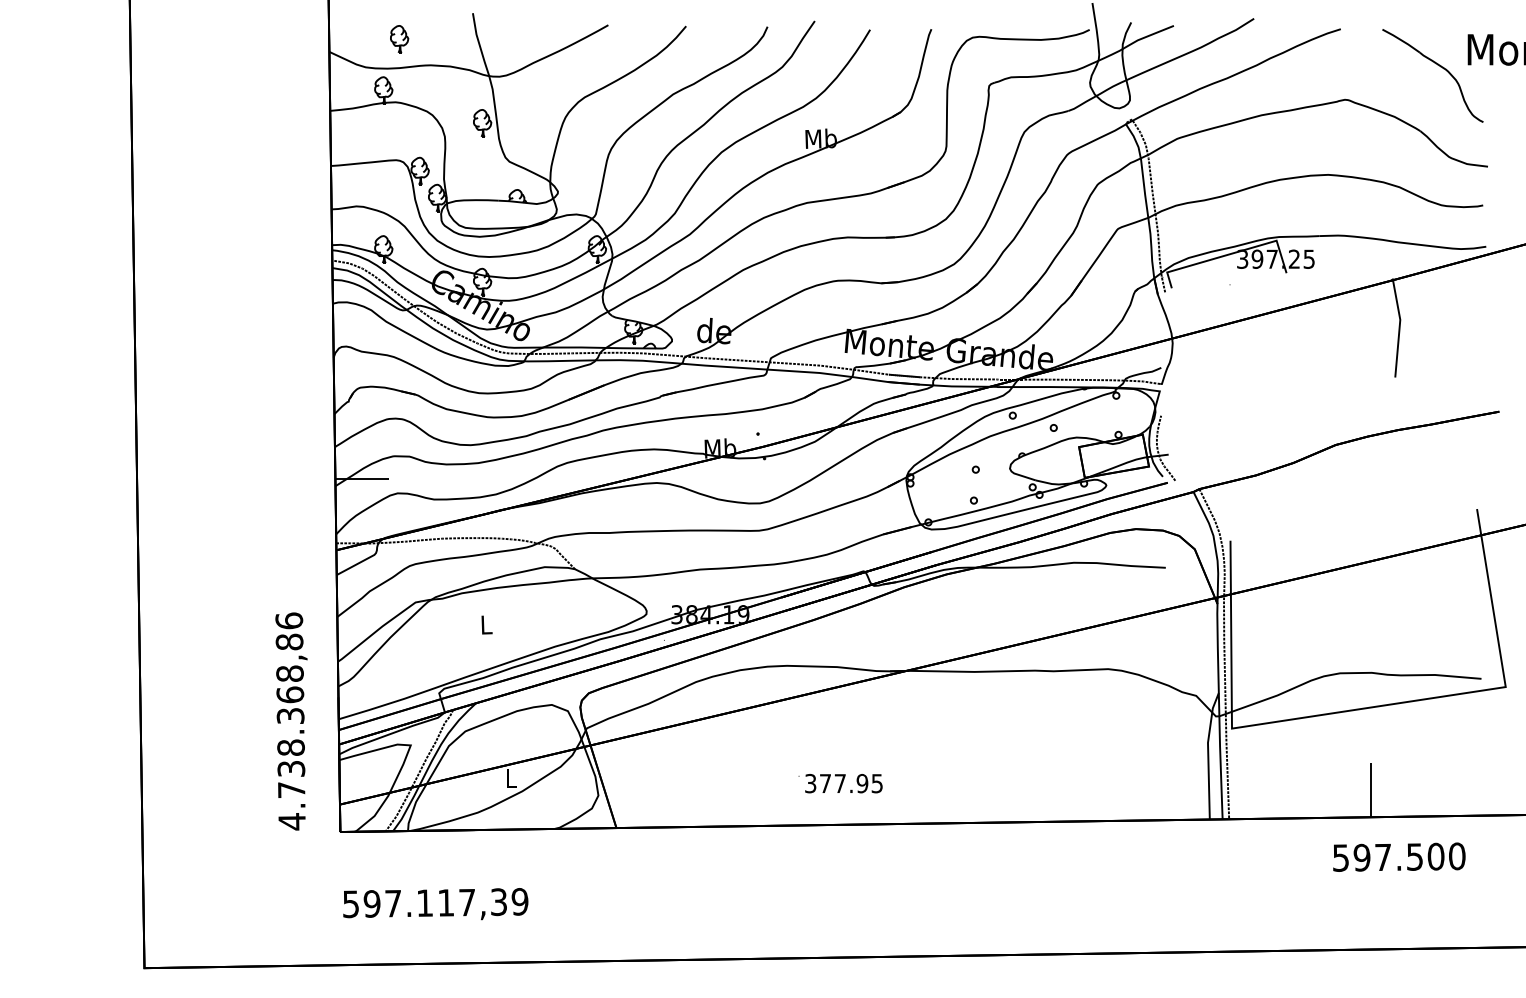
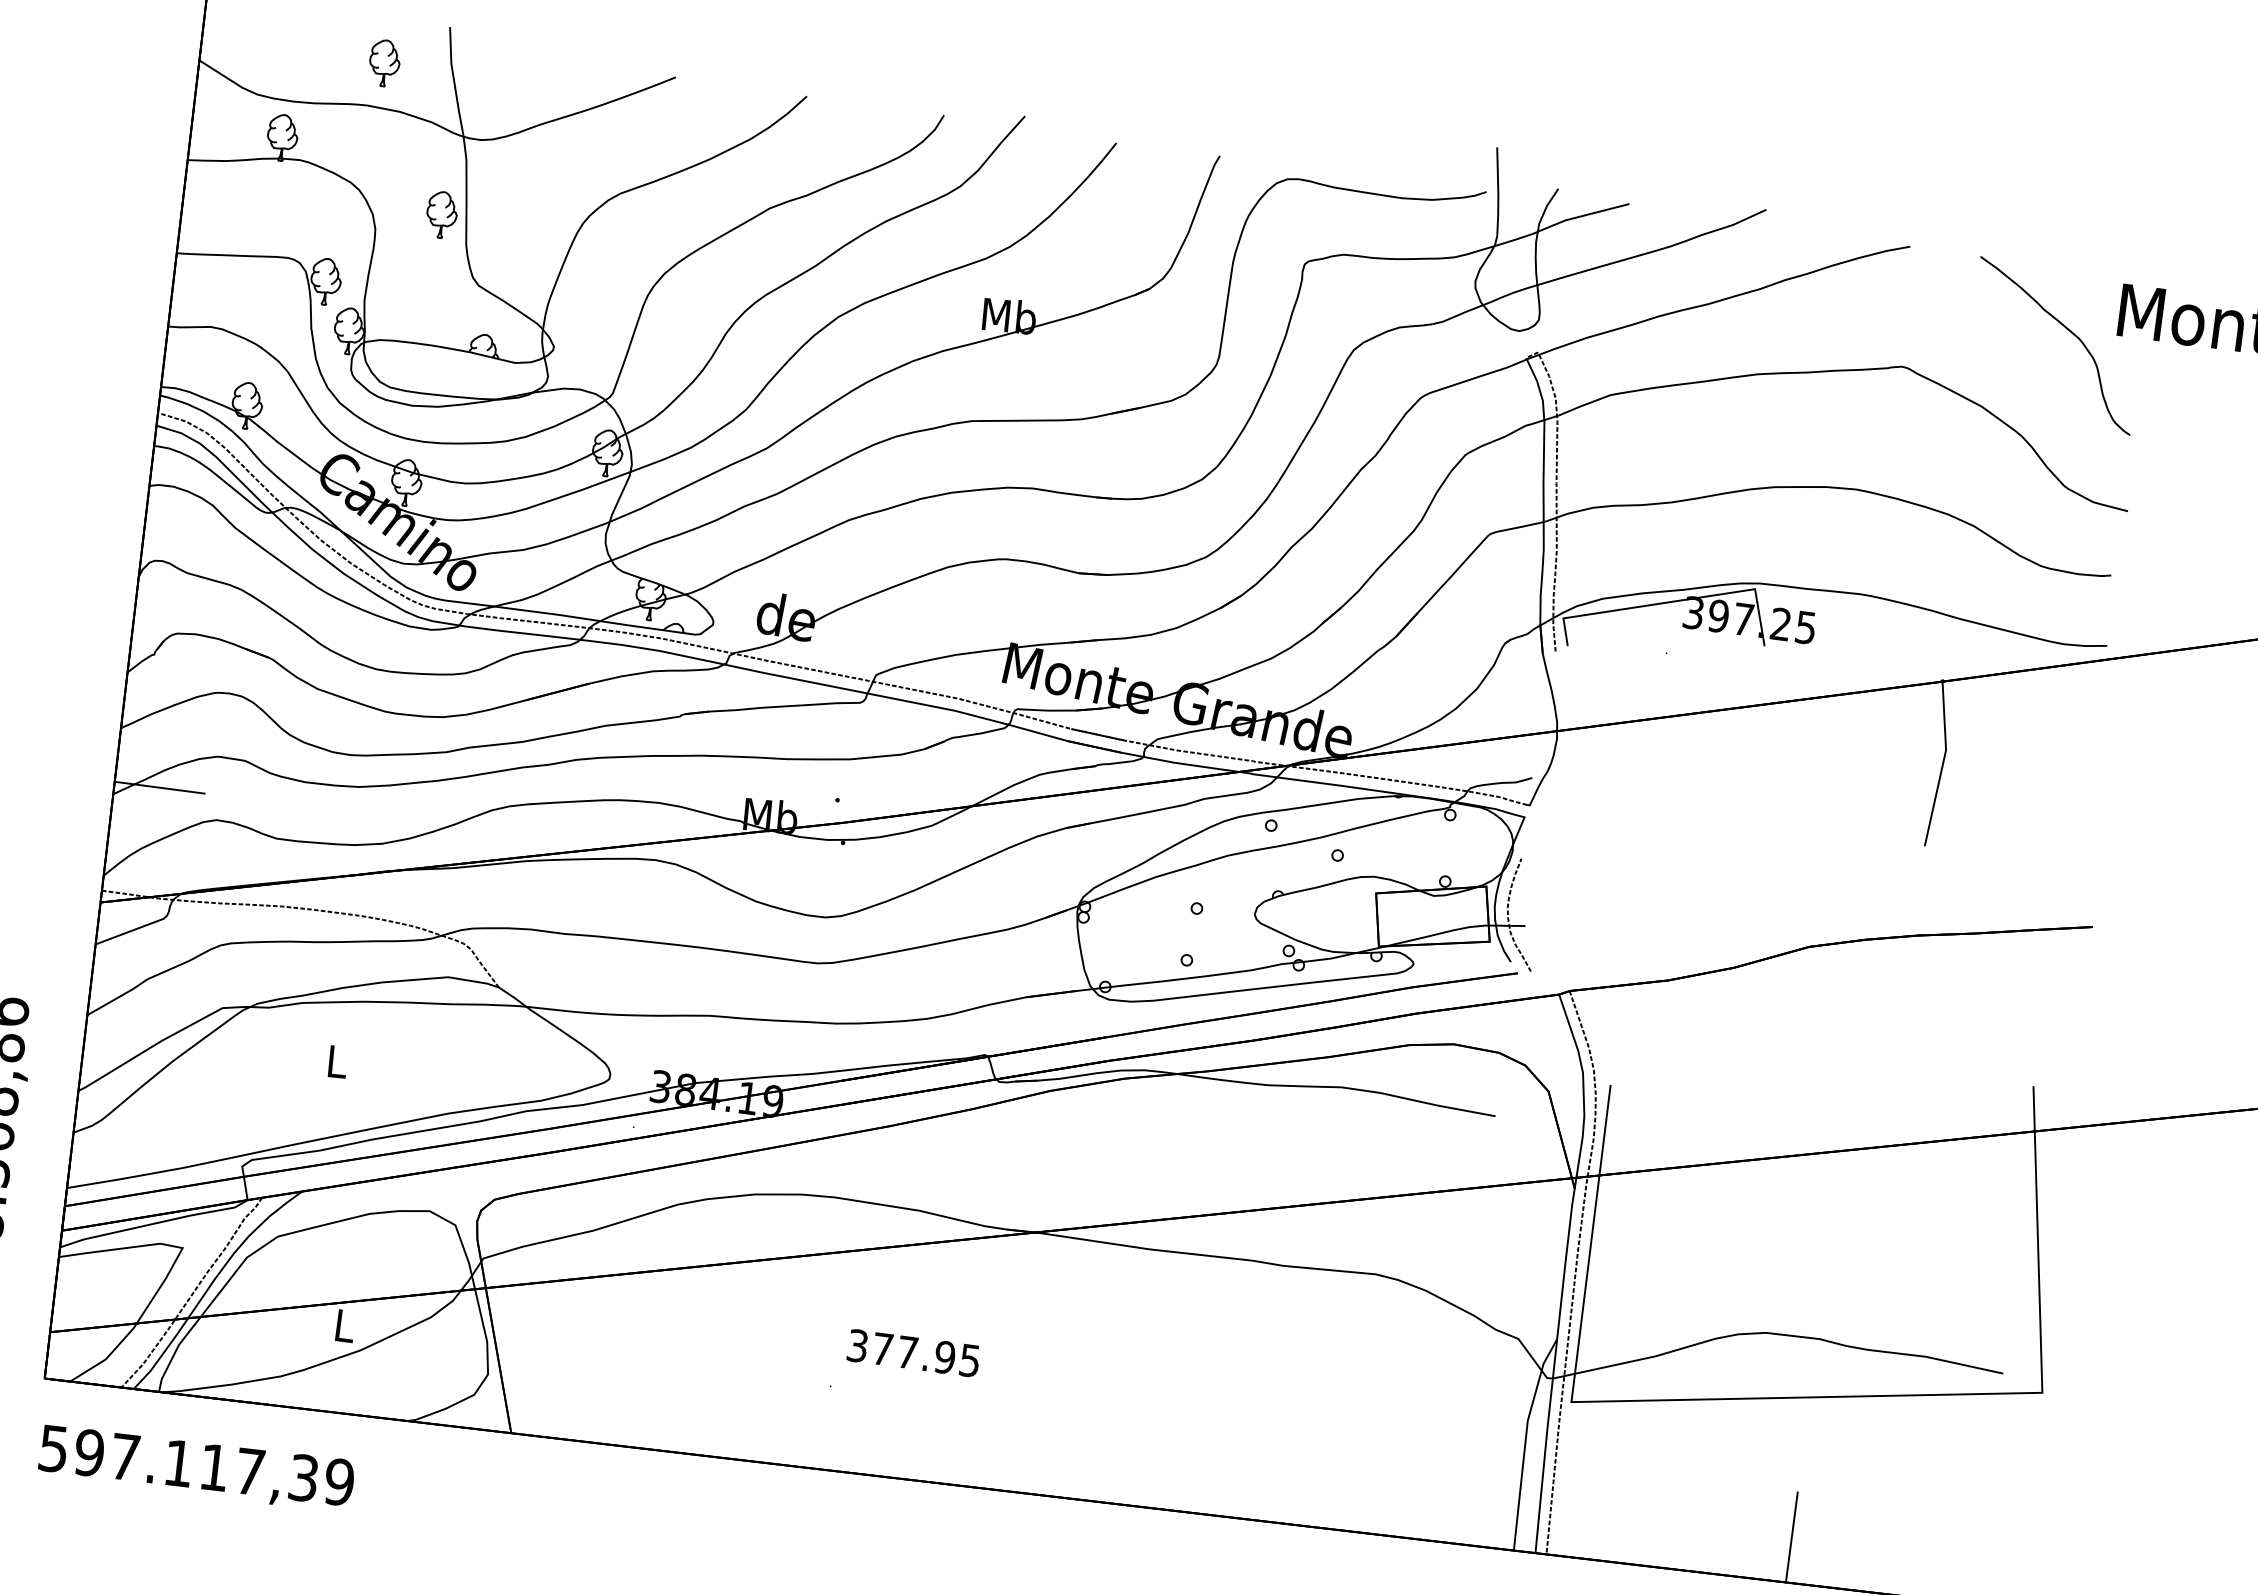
part: (399, 39) -> (384, 63), moved
text: (843, 783) -> (913, 1353), moved
text: (435, 904) -> (196, 1467), moved

